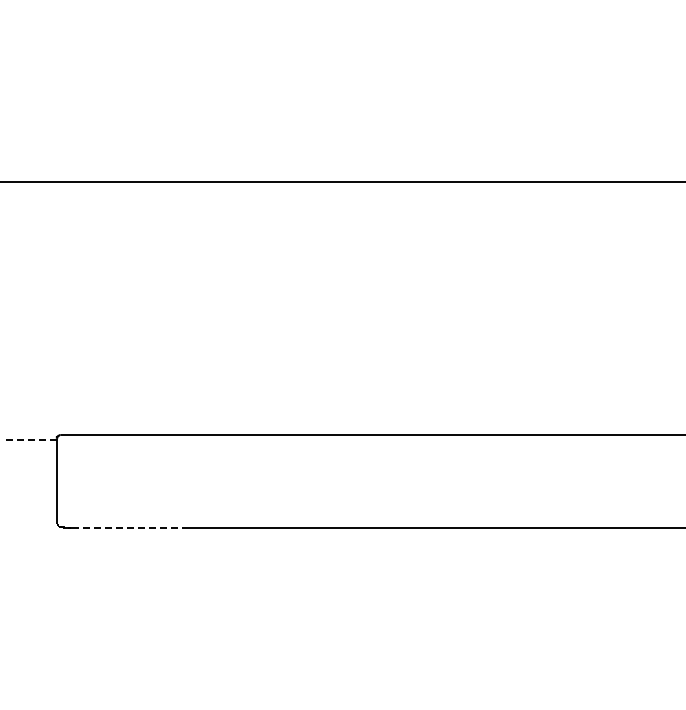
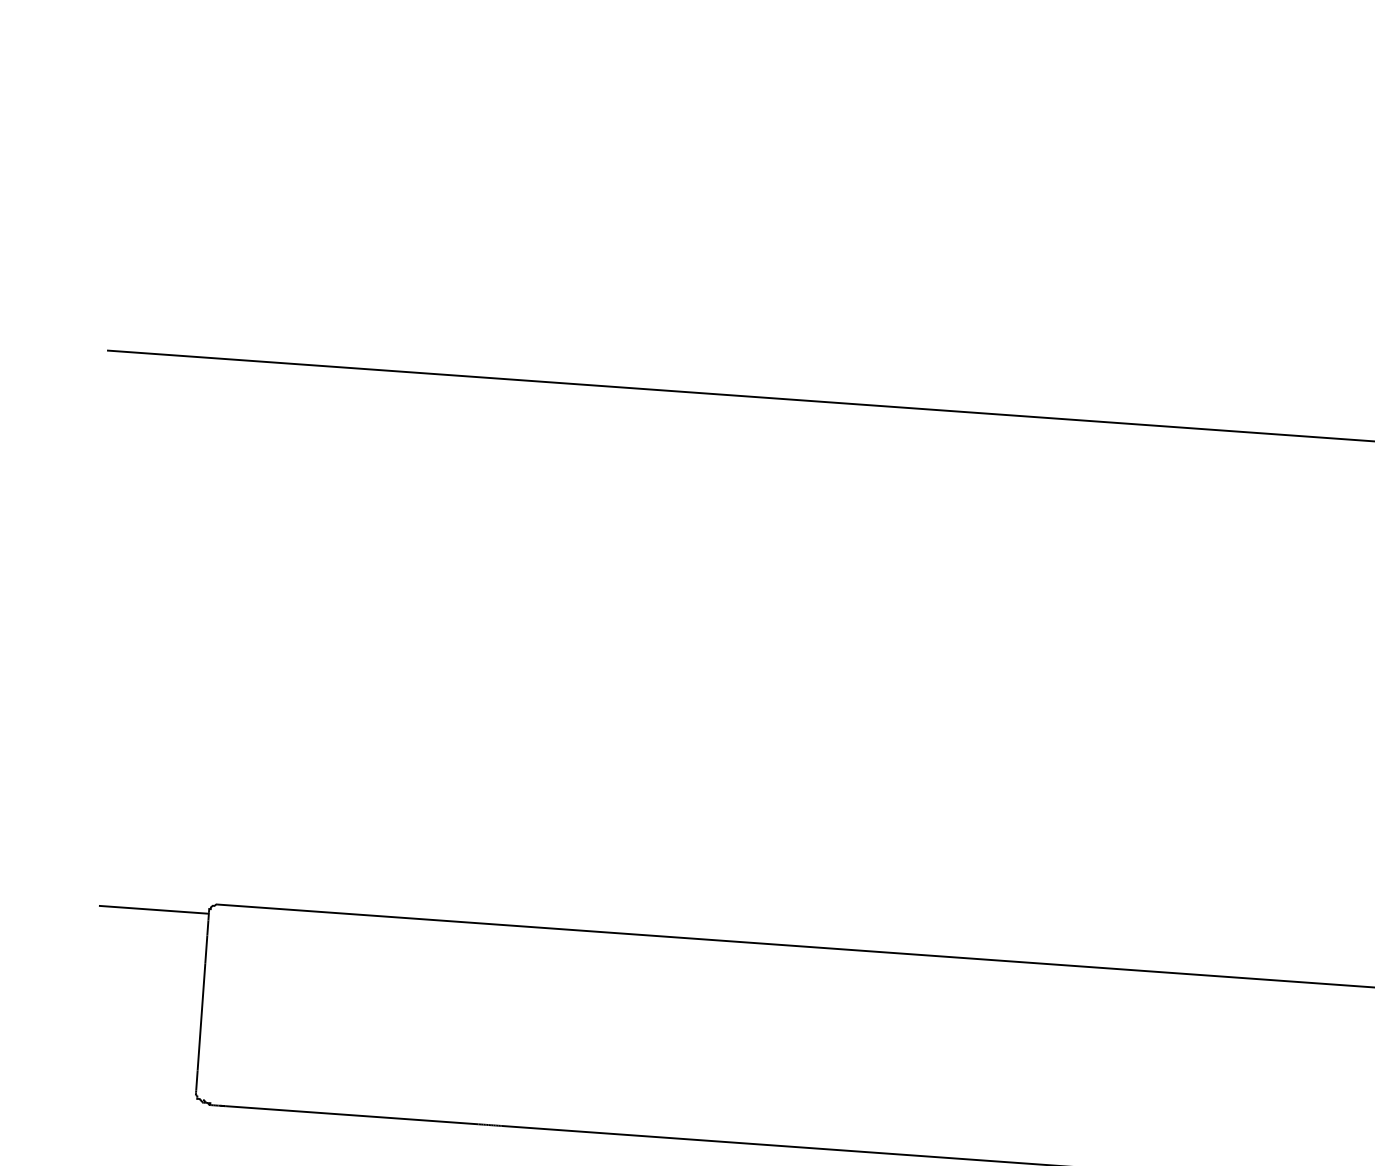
line: (31, 439) -> (154, 909), dashed -> solid
line: (130, 528) -> (353, 1115), dashed -> solid

